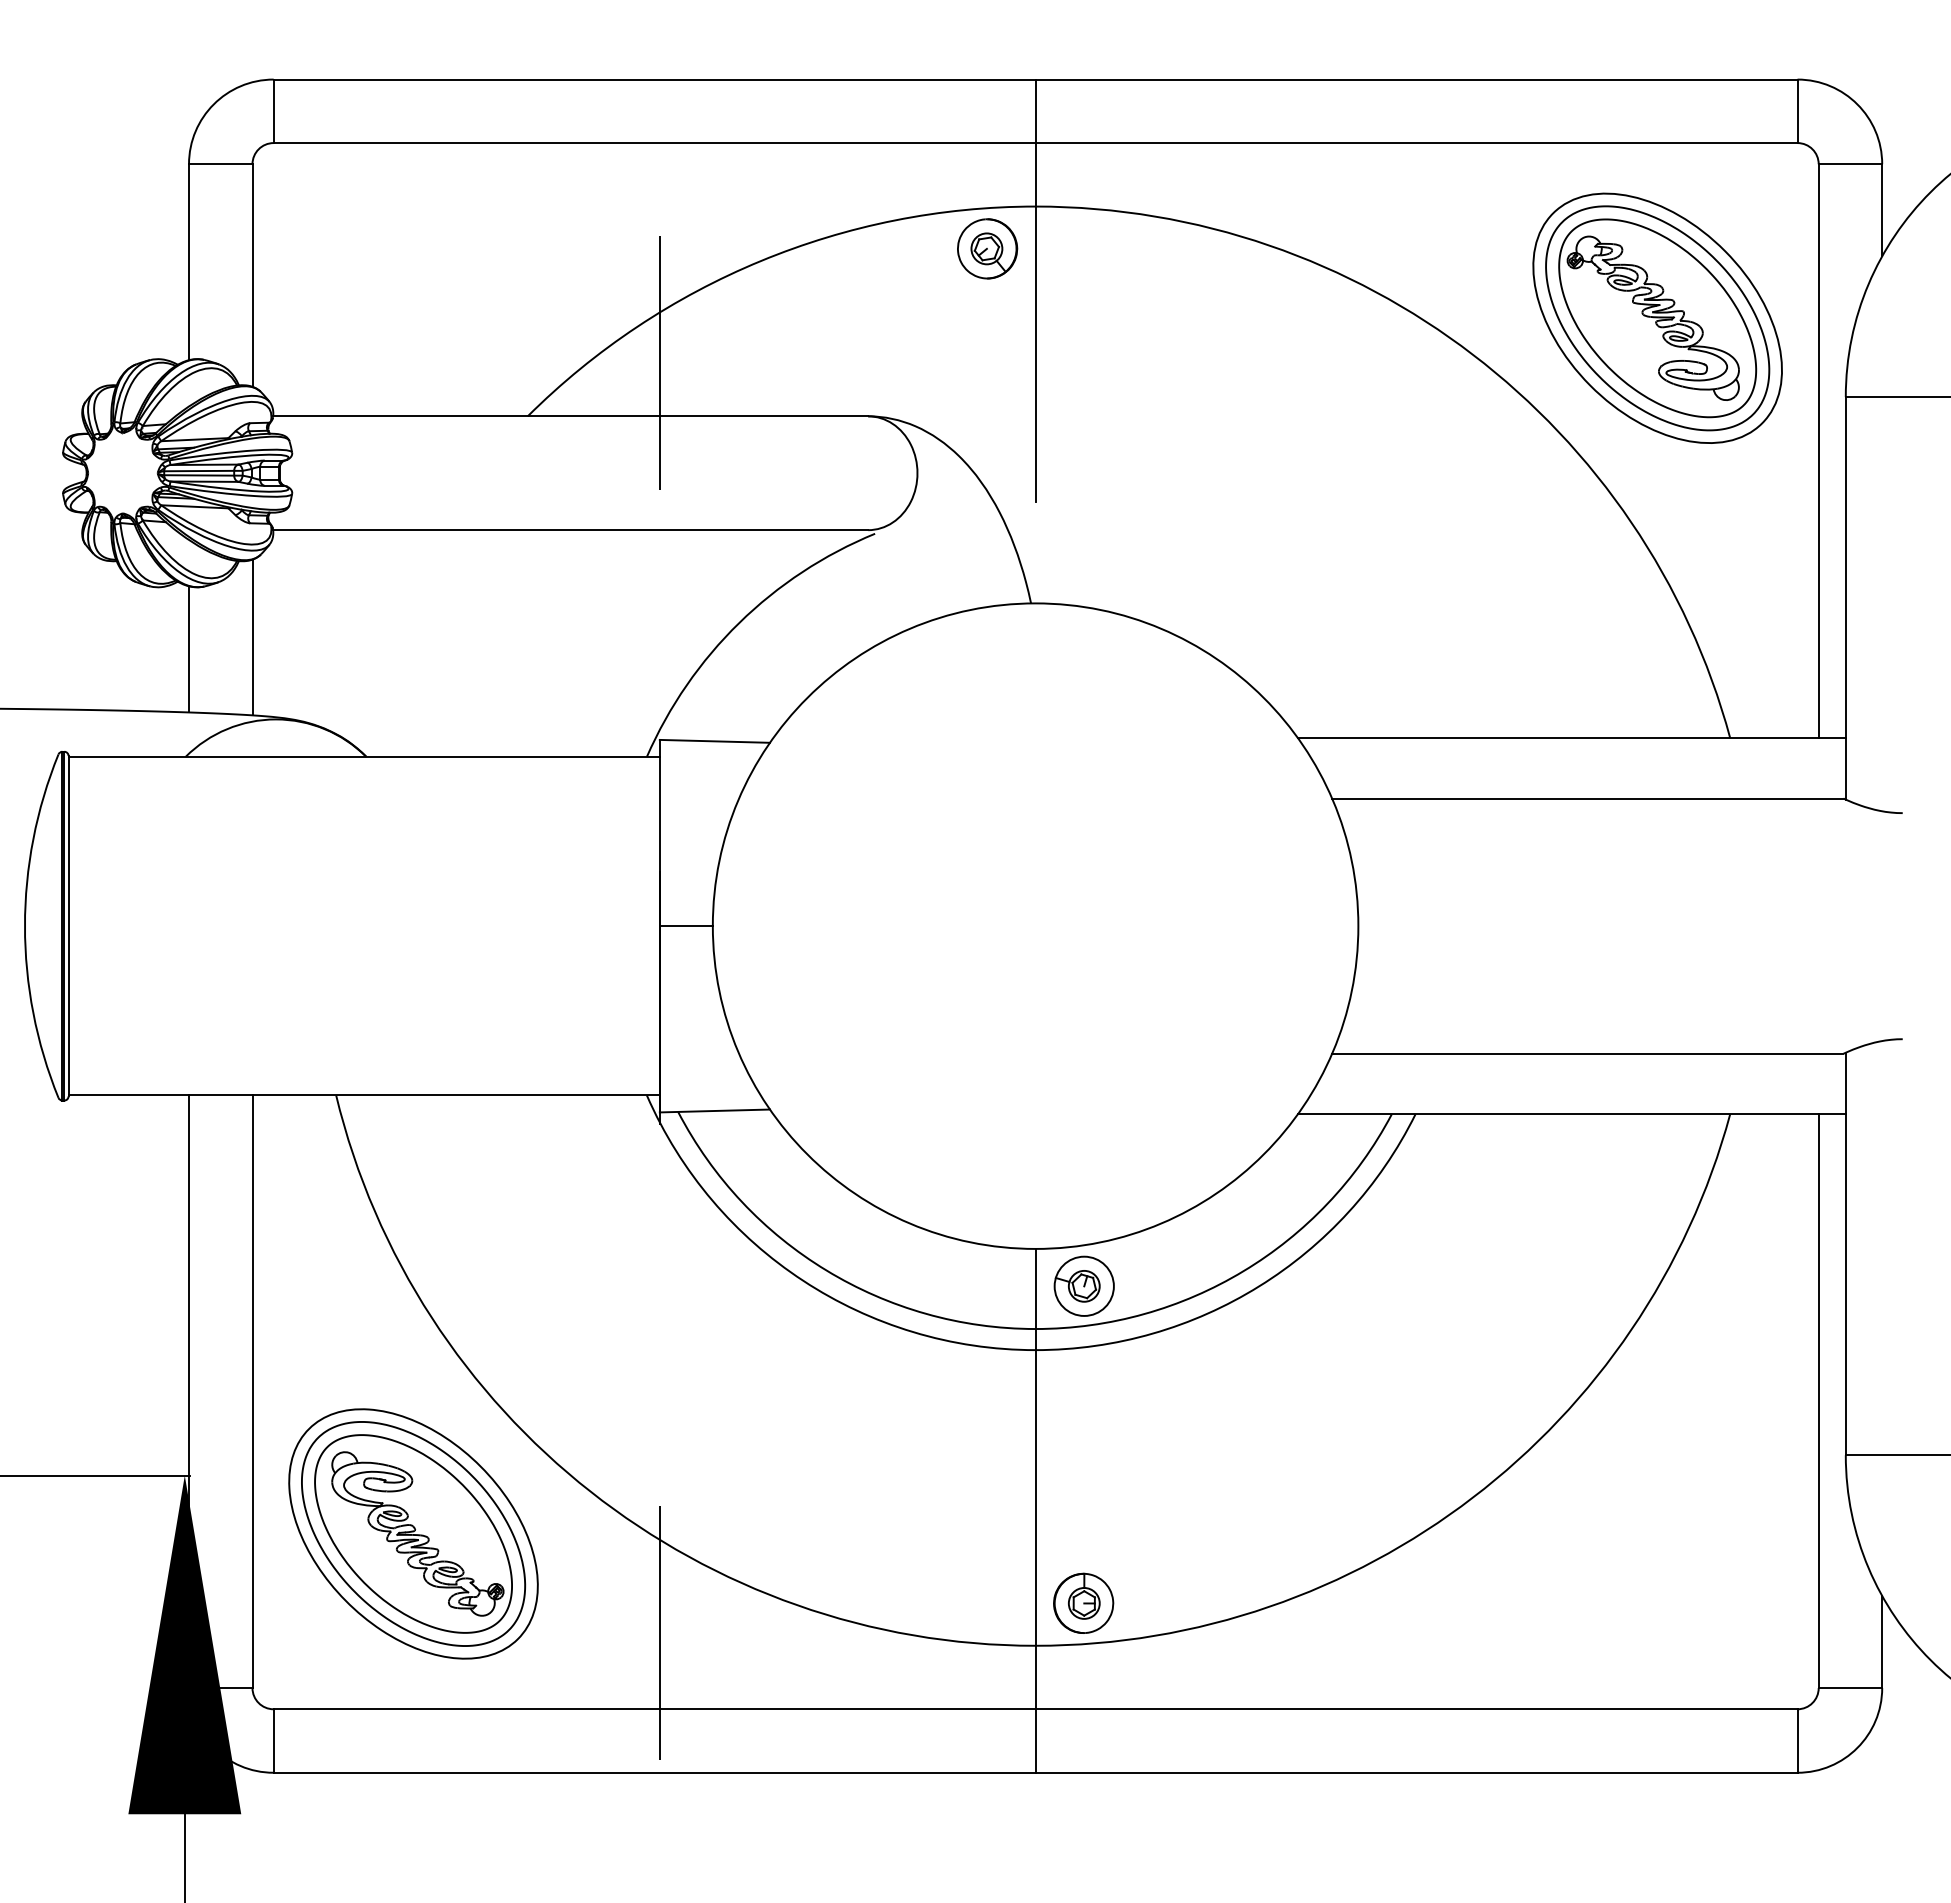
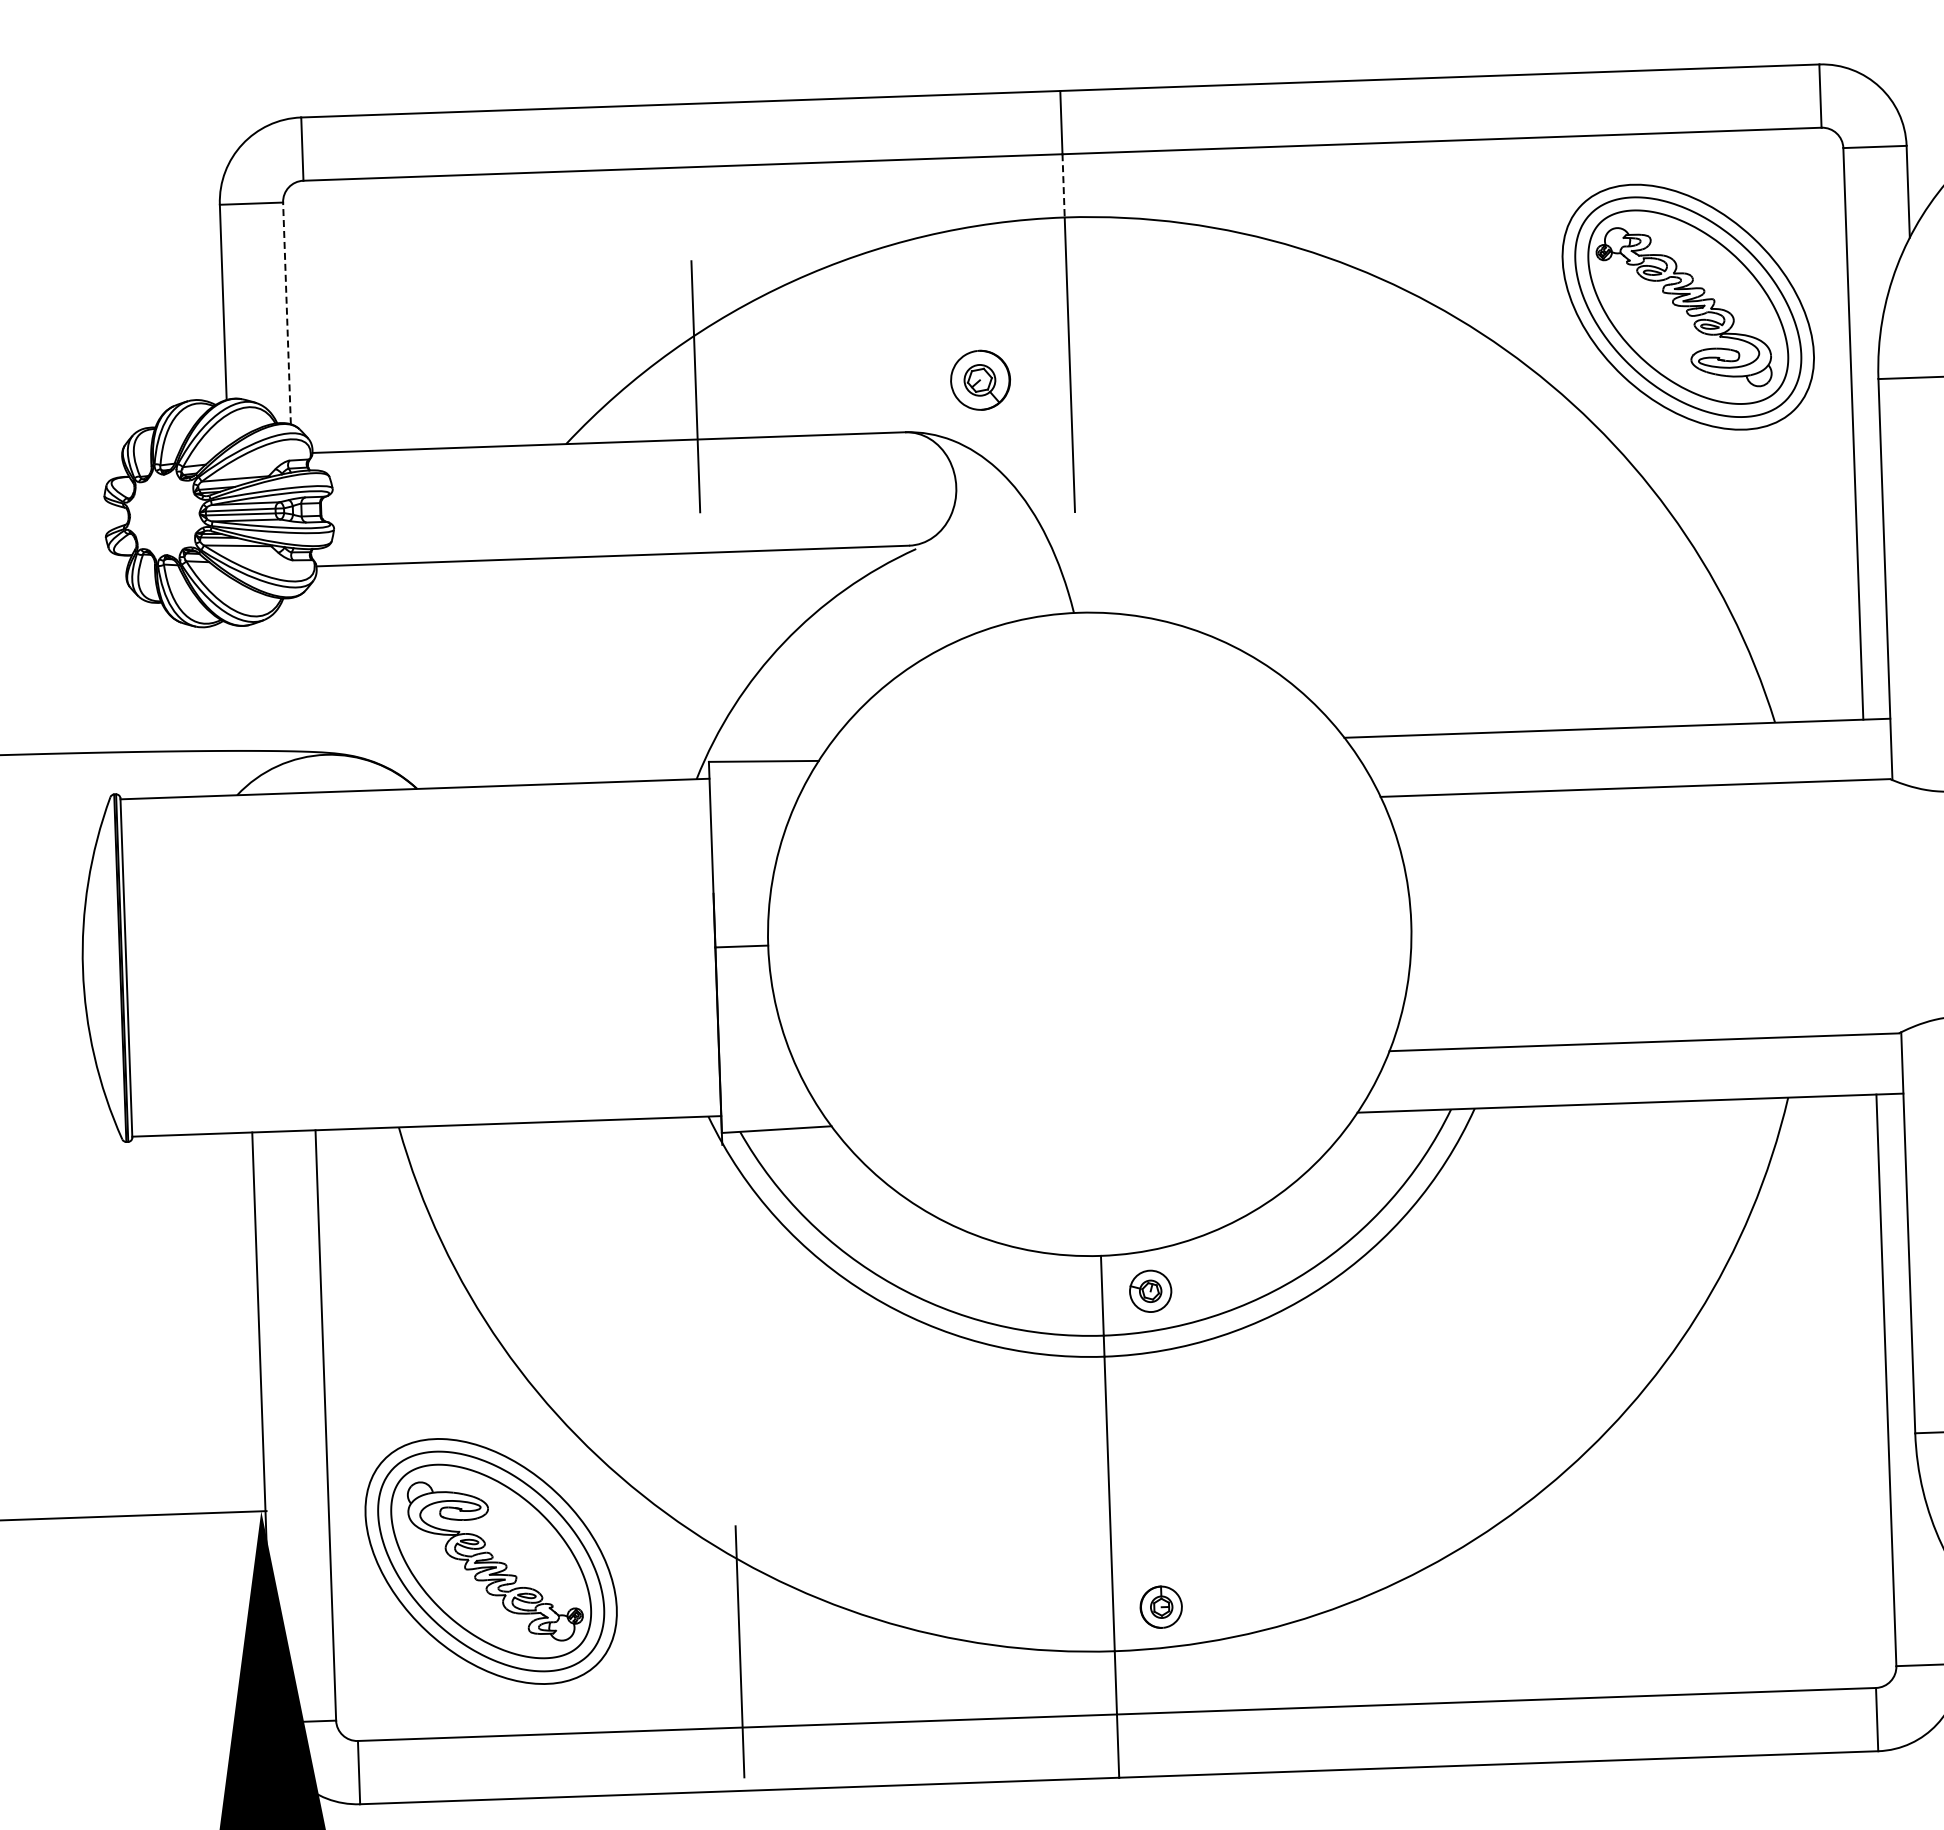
line: (1035, 174) -> (1063, 185), solid -> dashed
part: (987, 248) -> (980, 379), moved
line: (252, 275) -> (286, 313), solid -> dashed
line: (252, 637) -> (299, 674), removed
line: (189, 649) -> (237, 688), removed
part: (1083, 1285) -> (1149, 1290), size x0.7
part: (1083, 1602) -> (1160, 1606), size x0.7

